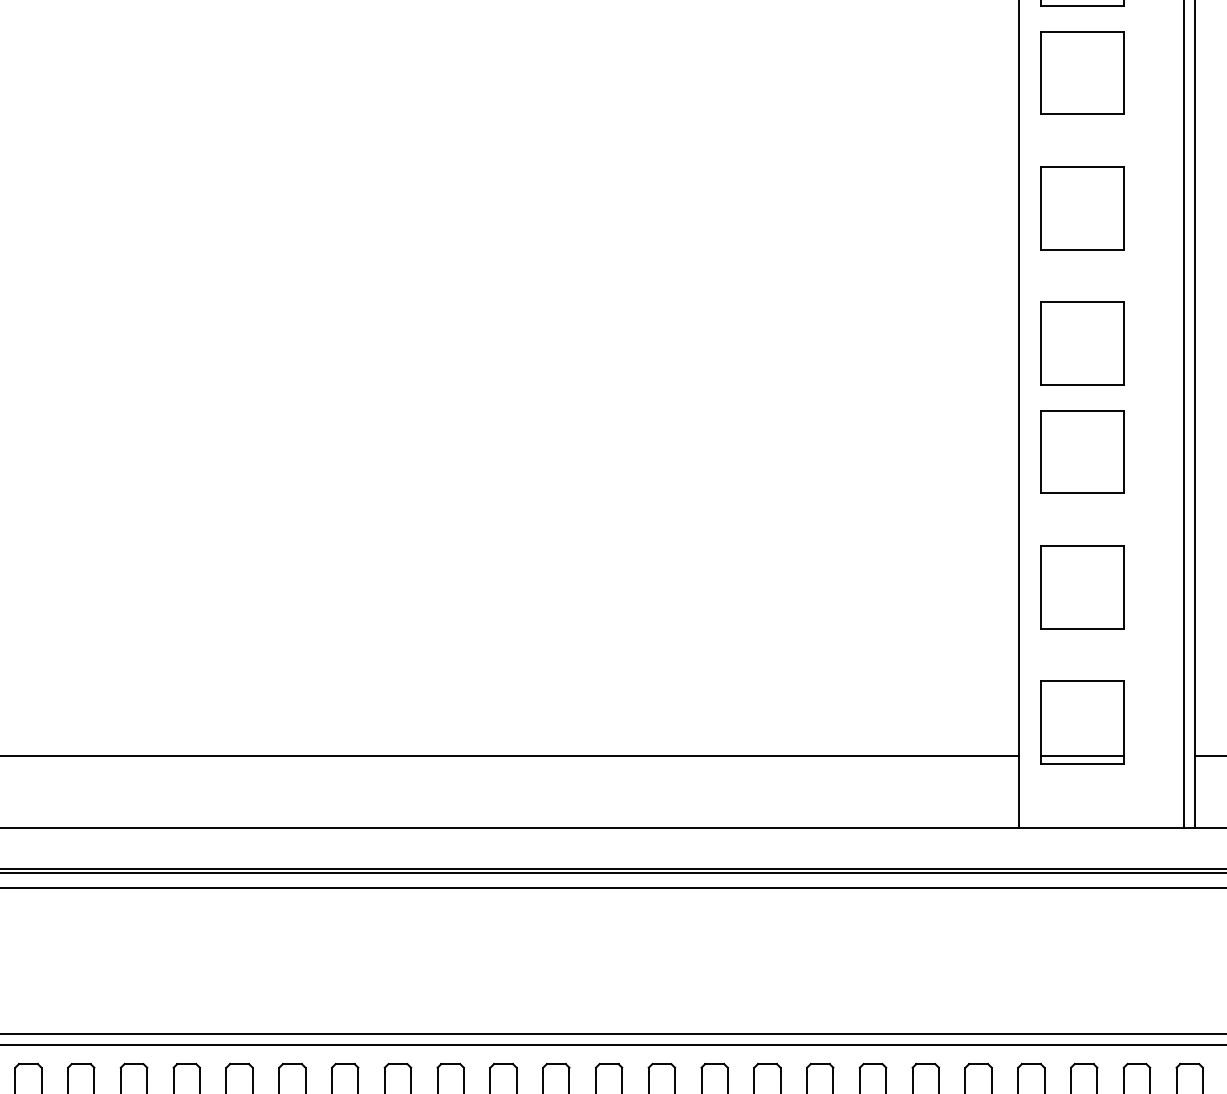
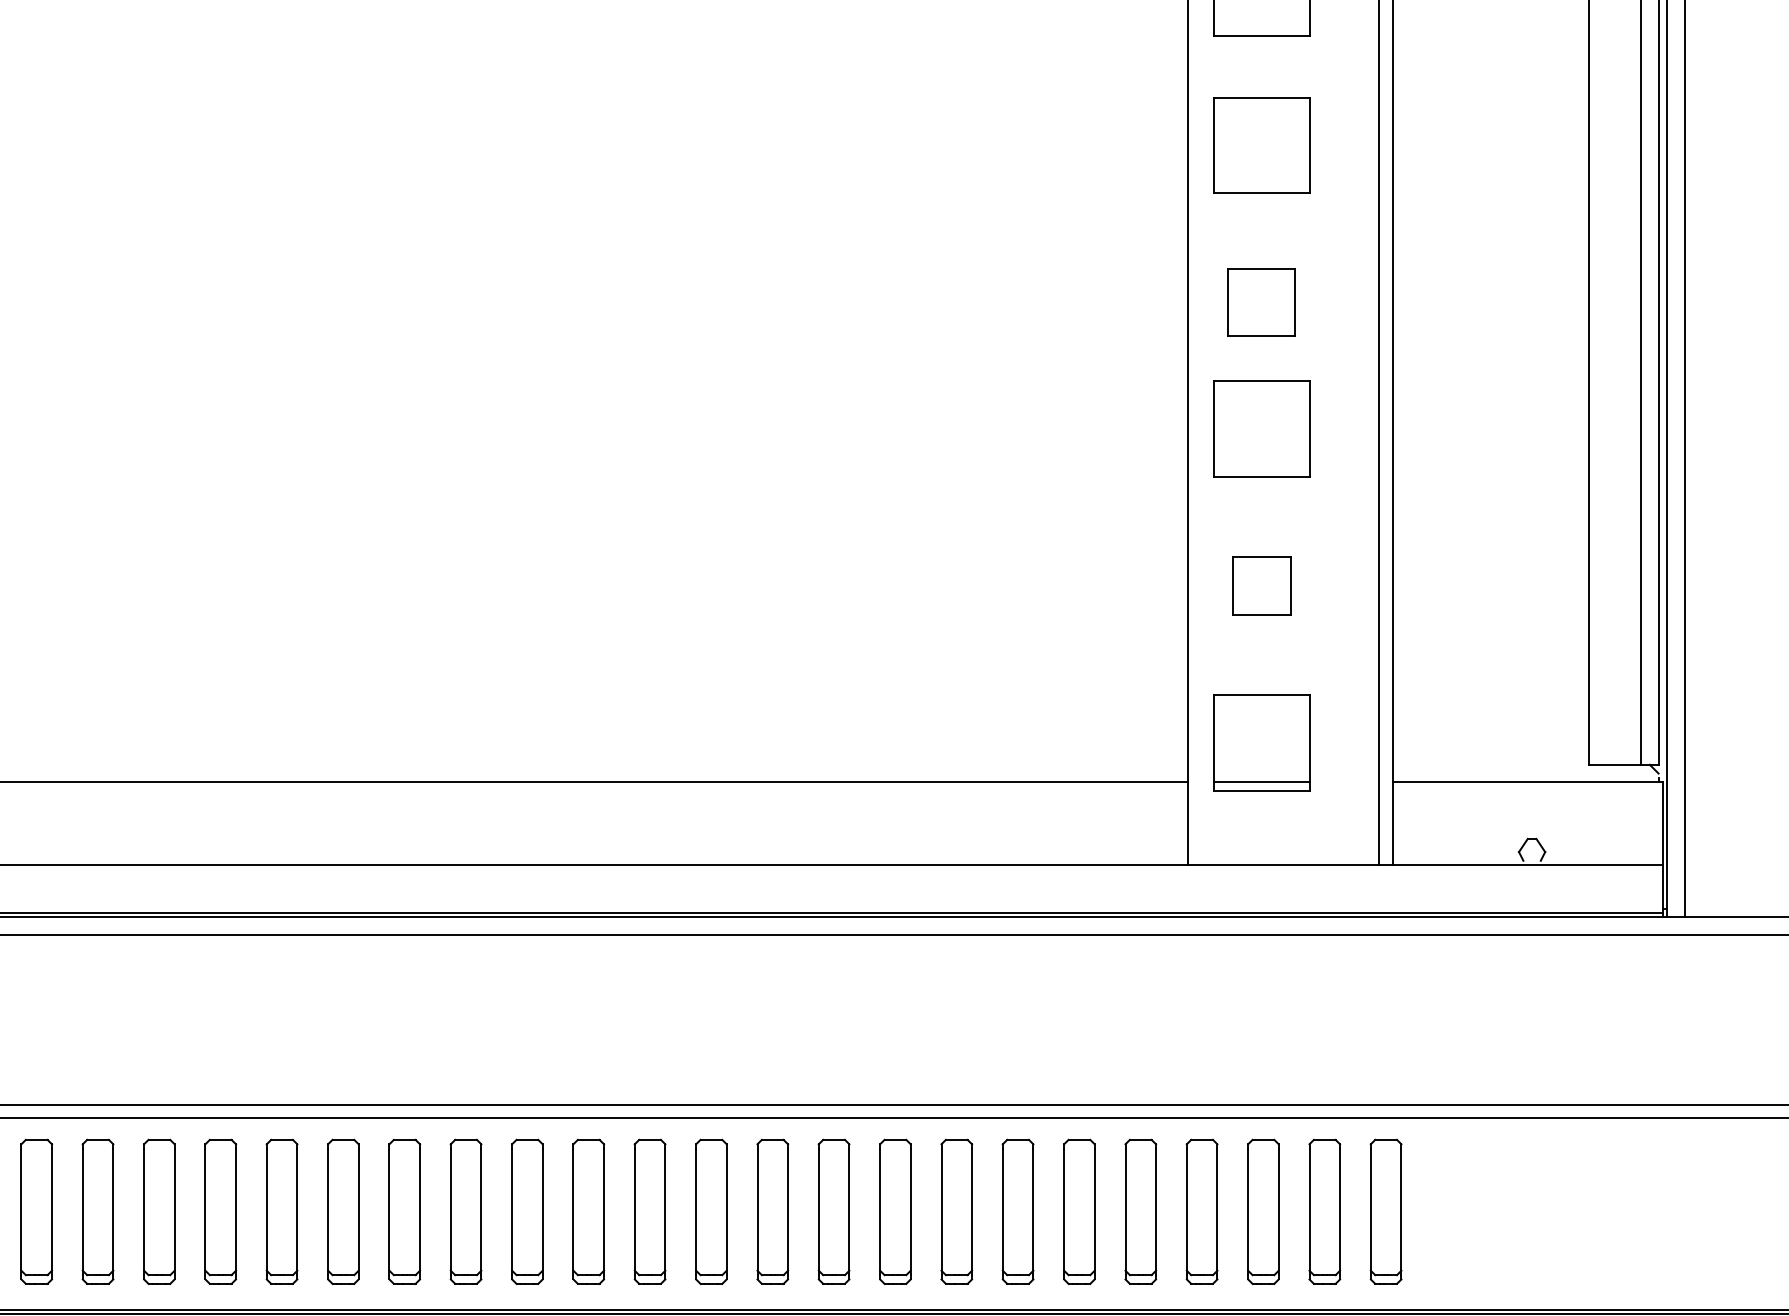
part: (1082, 343) -> (1261, 302), size x0.7
part: (1082, 586) -> (1261, 585), size x0.6

